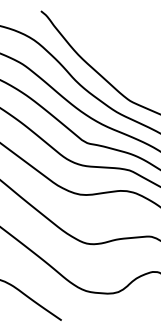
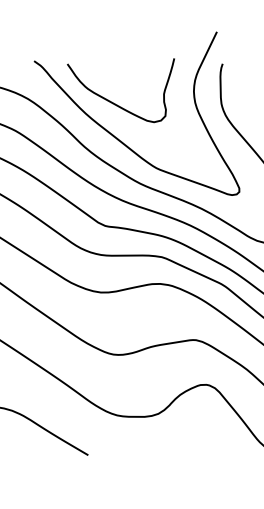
curve: (100, 47) -> (113, 102), added

